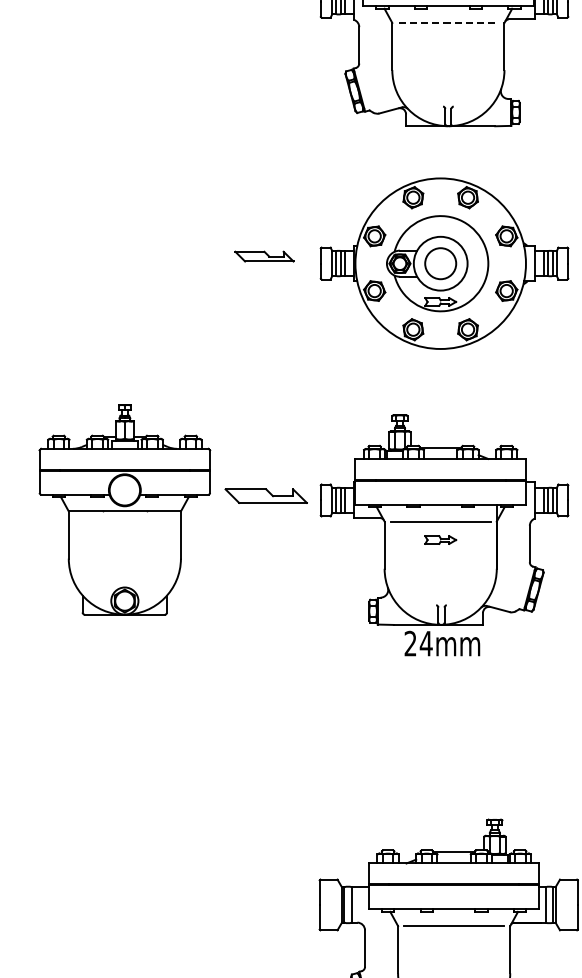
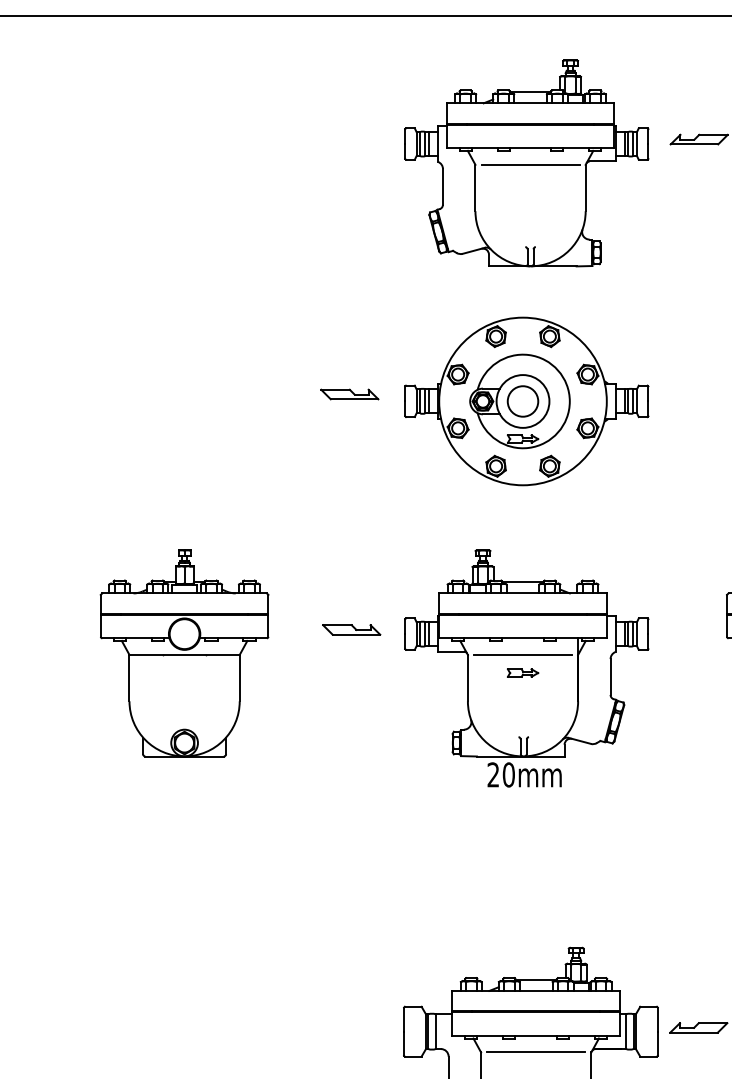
line: (448, 22) -> (530, 164), dashed -> solid
part: (266, 495) -> (351, 629), size x0.71
part: (124, 509) -> (184, 653), moved
text: (425, 643) -> (508, 774), 24mm -> 20mm

